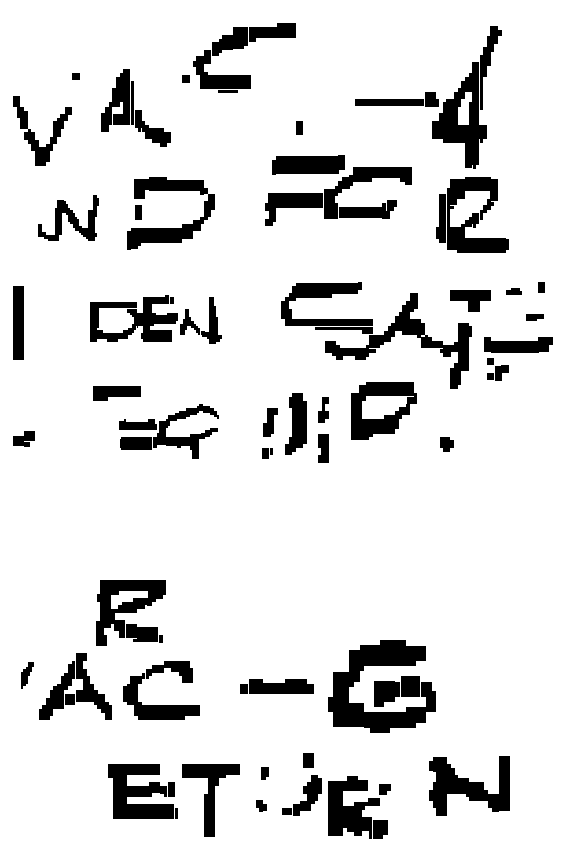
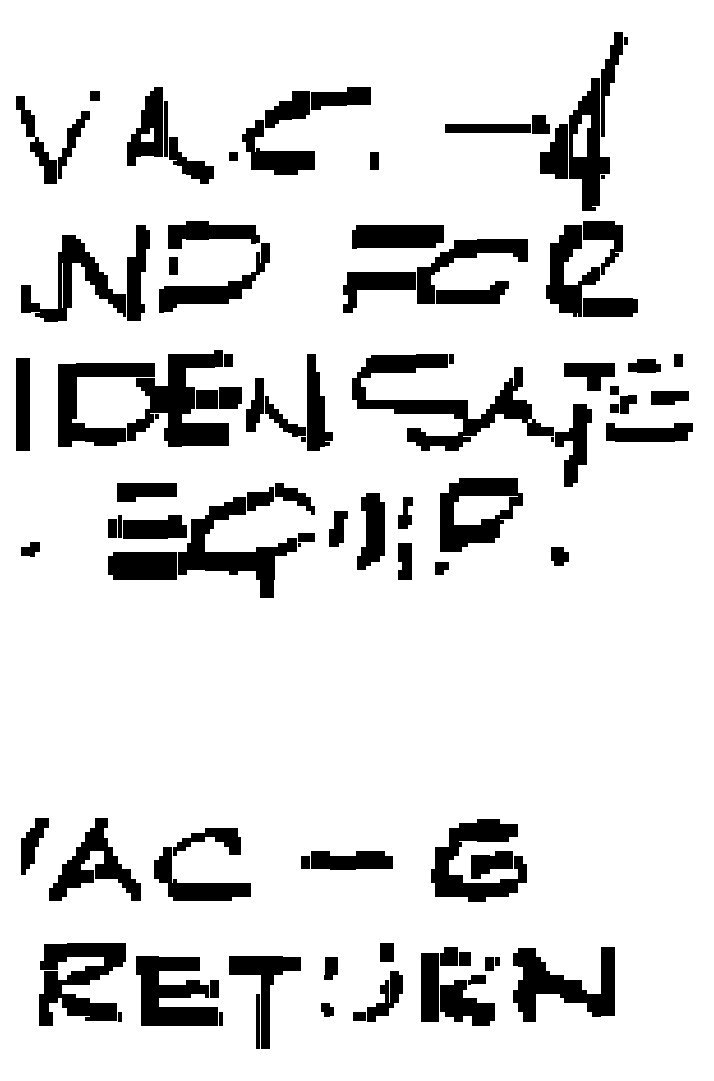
part: (238, 48) -> (298, 118), moved
part: (34, 132) -> (43, 142), moved
part: (338, 190) -> (435, 268), moved
part: (68, 217) -> (85, 272), size x1.67
part: (513, 291) -> (643, 365), size x1.67
part: (534, 317) -> (669, 397), size x1.67
part: (155, 319) -> (194, 400), size x1.67
part: (497, 369) -> (623, 400), moved
part: (168, 430) -> (211, 539), size x1.67
part: (23, 438) -> (29, 549), size x0.71
part: (267, 453) -> (441, 568), moved
part: (130, 612) -> (82, 983), moved
part: (27, 675) -> (34, 846), size x1.67
part: (382, 686) -> (479, 859), size x0.71
part: (264, 772) -> (331, 967), size x1.43
part: (469, 785) -> (564, 983), moved
part: (359, 807) -> (460, 986), moved

